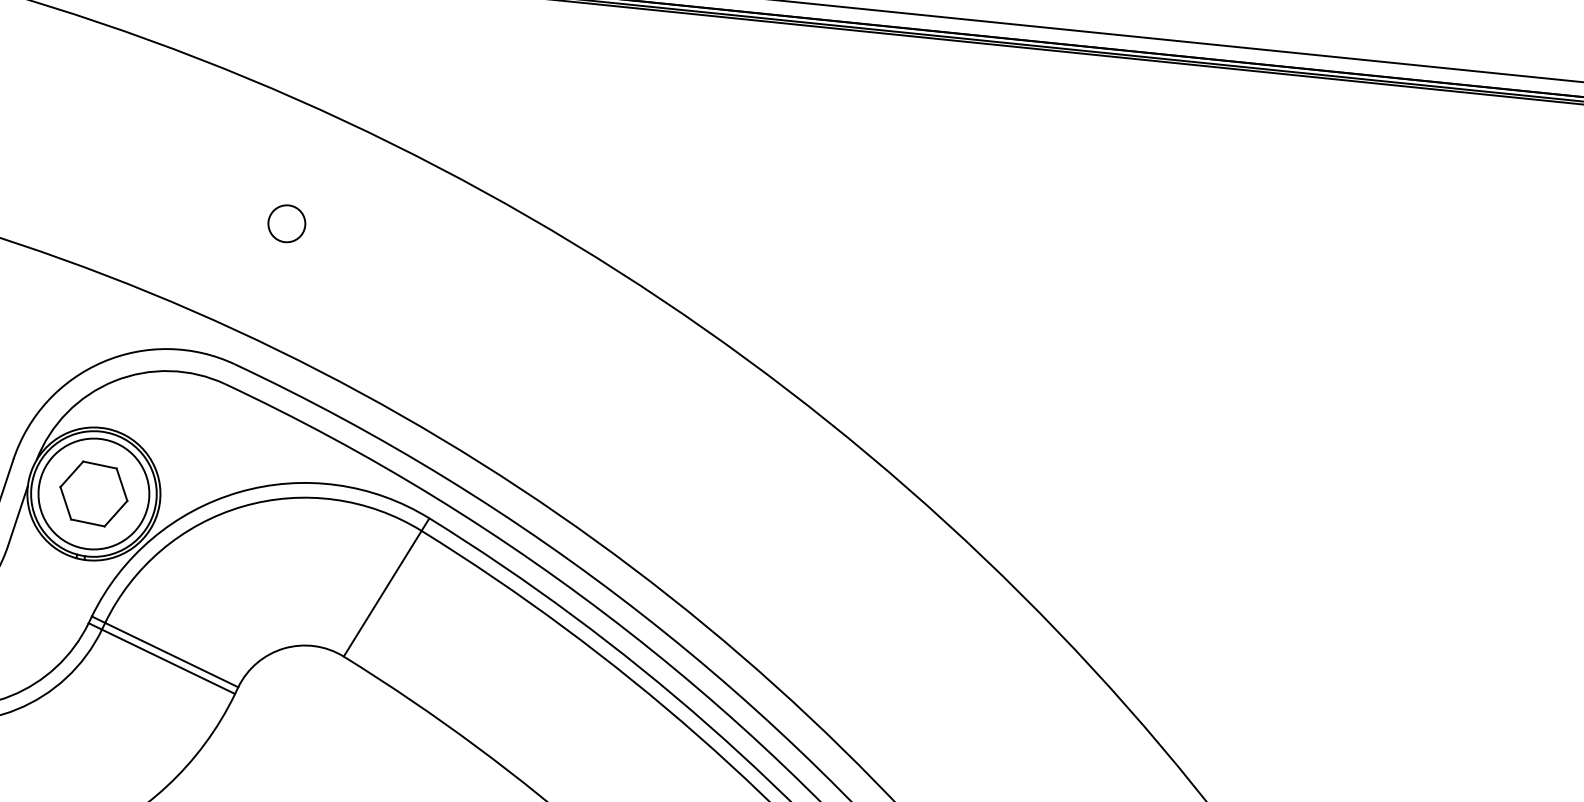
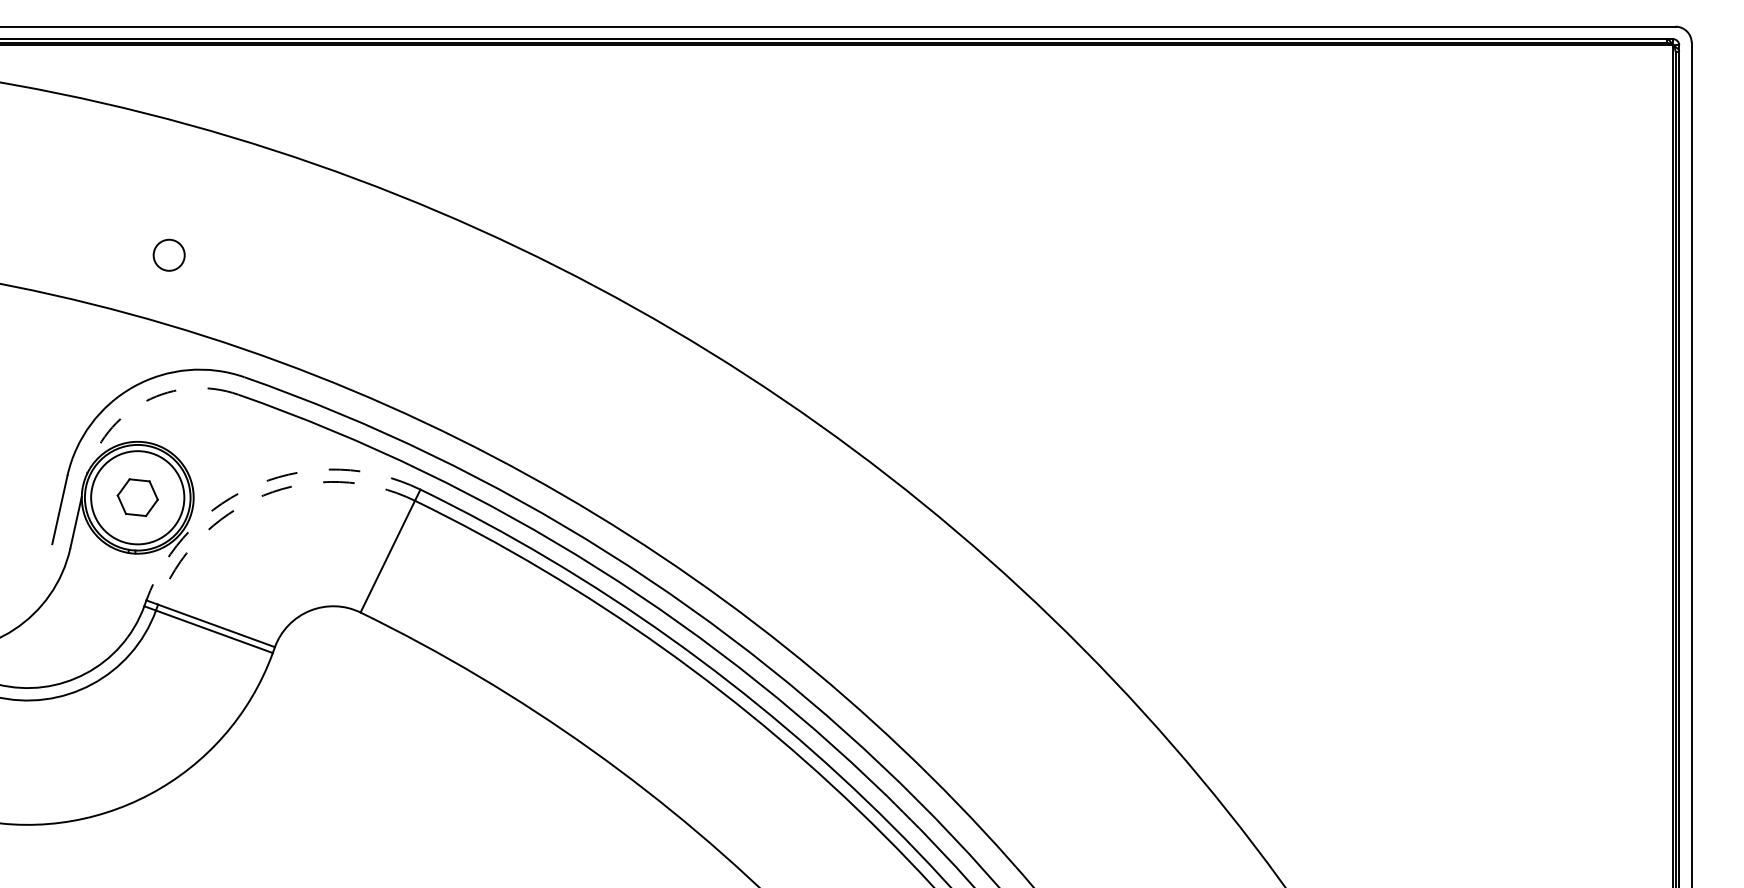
circle: (286, 222) -> (168, 254), moved
arc: (114, 381) -> (145, 401), solid -> dashed
arc: (238, 492) -> (258, 484), solid -> dashed
part: (93, 493) -> (137, 497), size x0.7
arc: (242, 506) -> (263, 495), solid -> dashed

